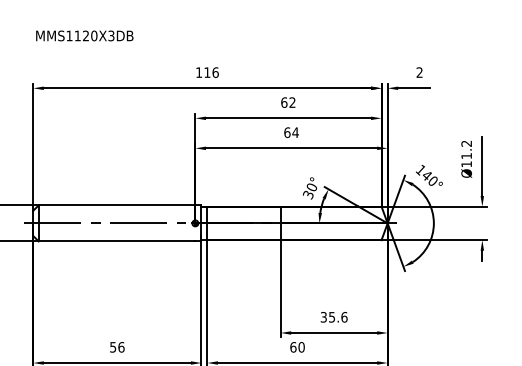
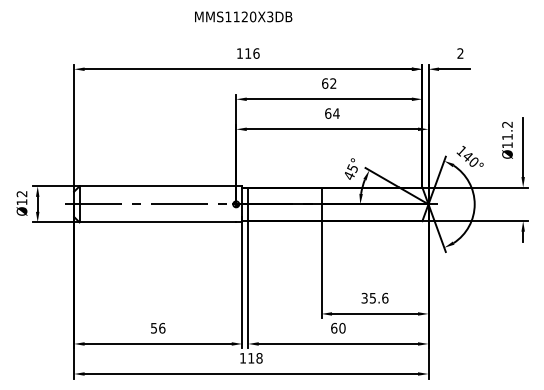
text: (84, 35) -> (243, 16), moved
text: (309, 191) -> (350, 172), 30° -> 45°

